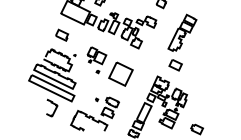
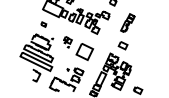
part: (182, 32) -> (127, 22), size x0.7
part: (62, 34) -> (43, 24), size x0.6
part: (96, 60) -> (67, 42), size x0.6

